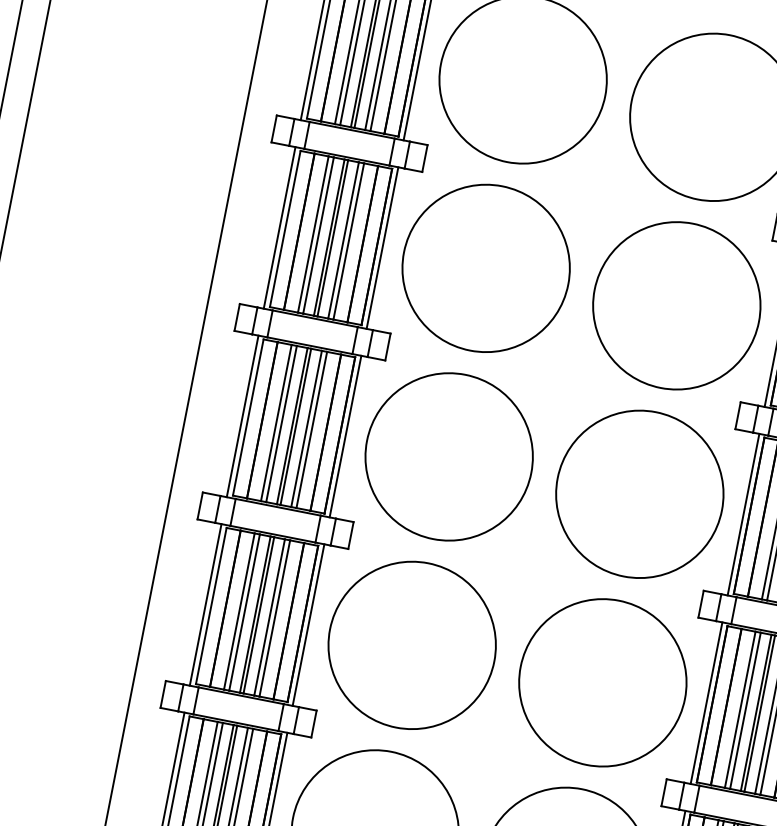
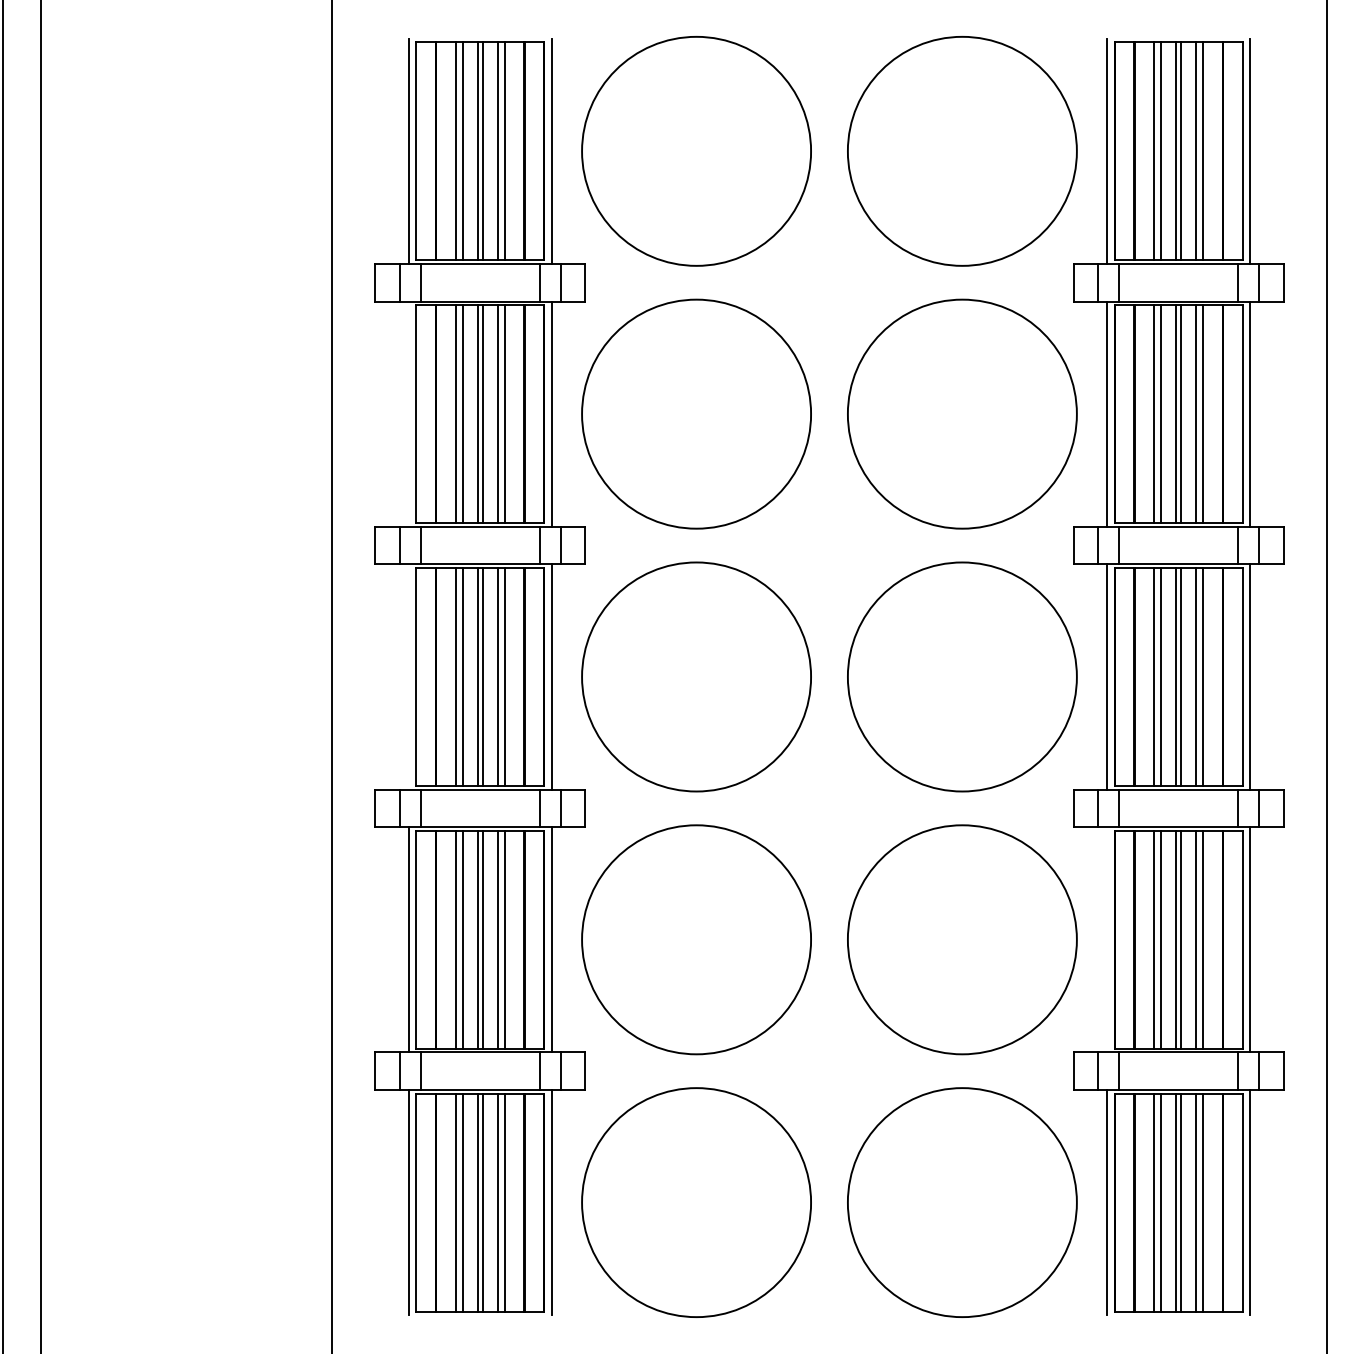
line: (279, 227) -> (408, 413), removed
line: (242, 416) -> (408, 676), removed
line: (706, 702) -> (1106, 939), removed

